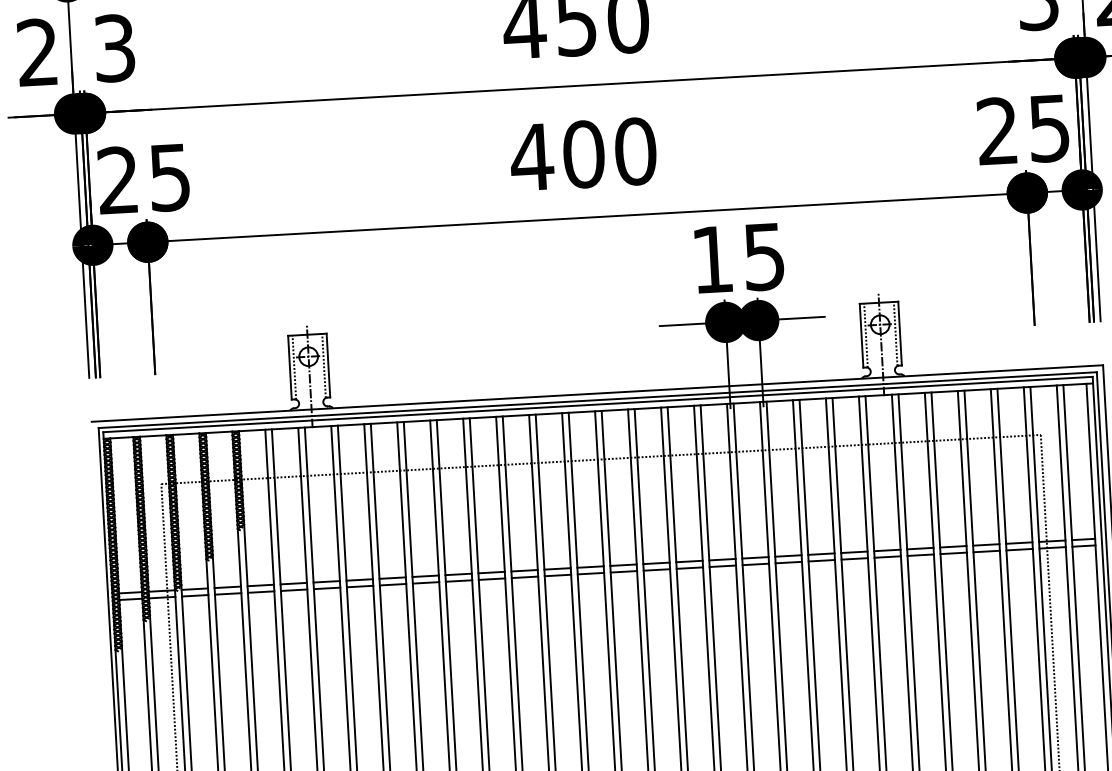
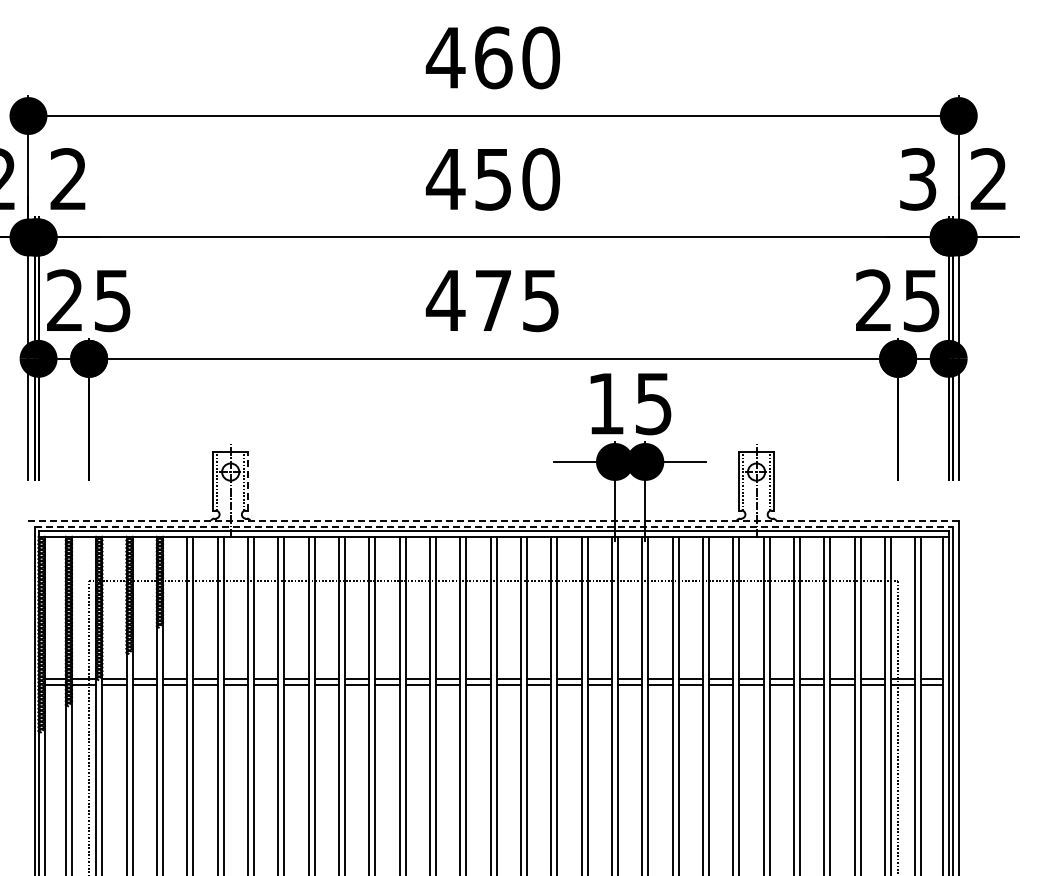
text: (114, 48) -> (68, 179), 3 -> 2
text: (609, 152) -> (517, 300), 400 -> 475
line: (328, 364) -> (248, 480), solid -> dashed
line: (598, 393) -> (494, 520), solid -> dashed
line: (598, 399) -> (494, 526), solid -> dashed

